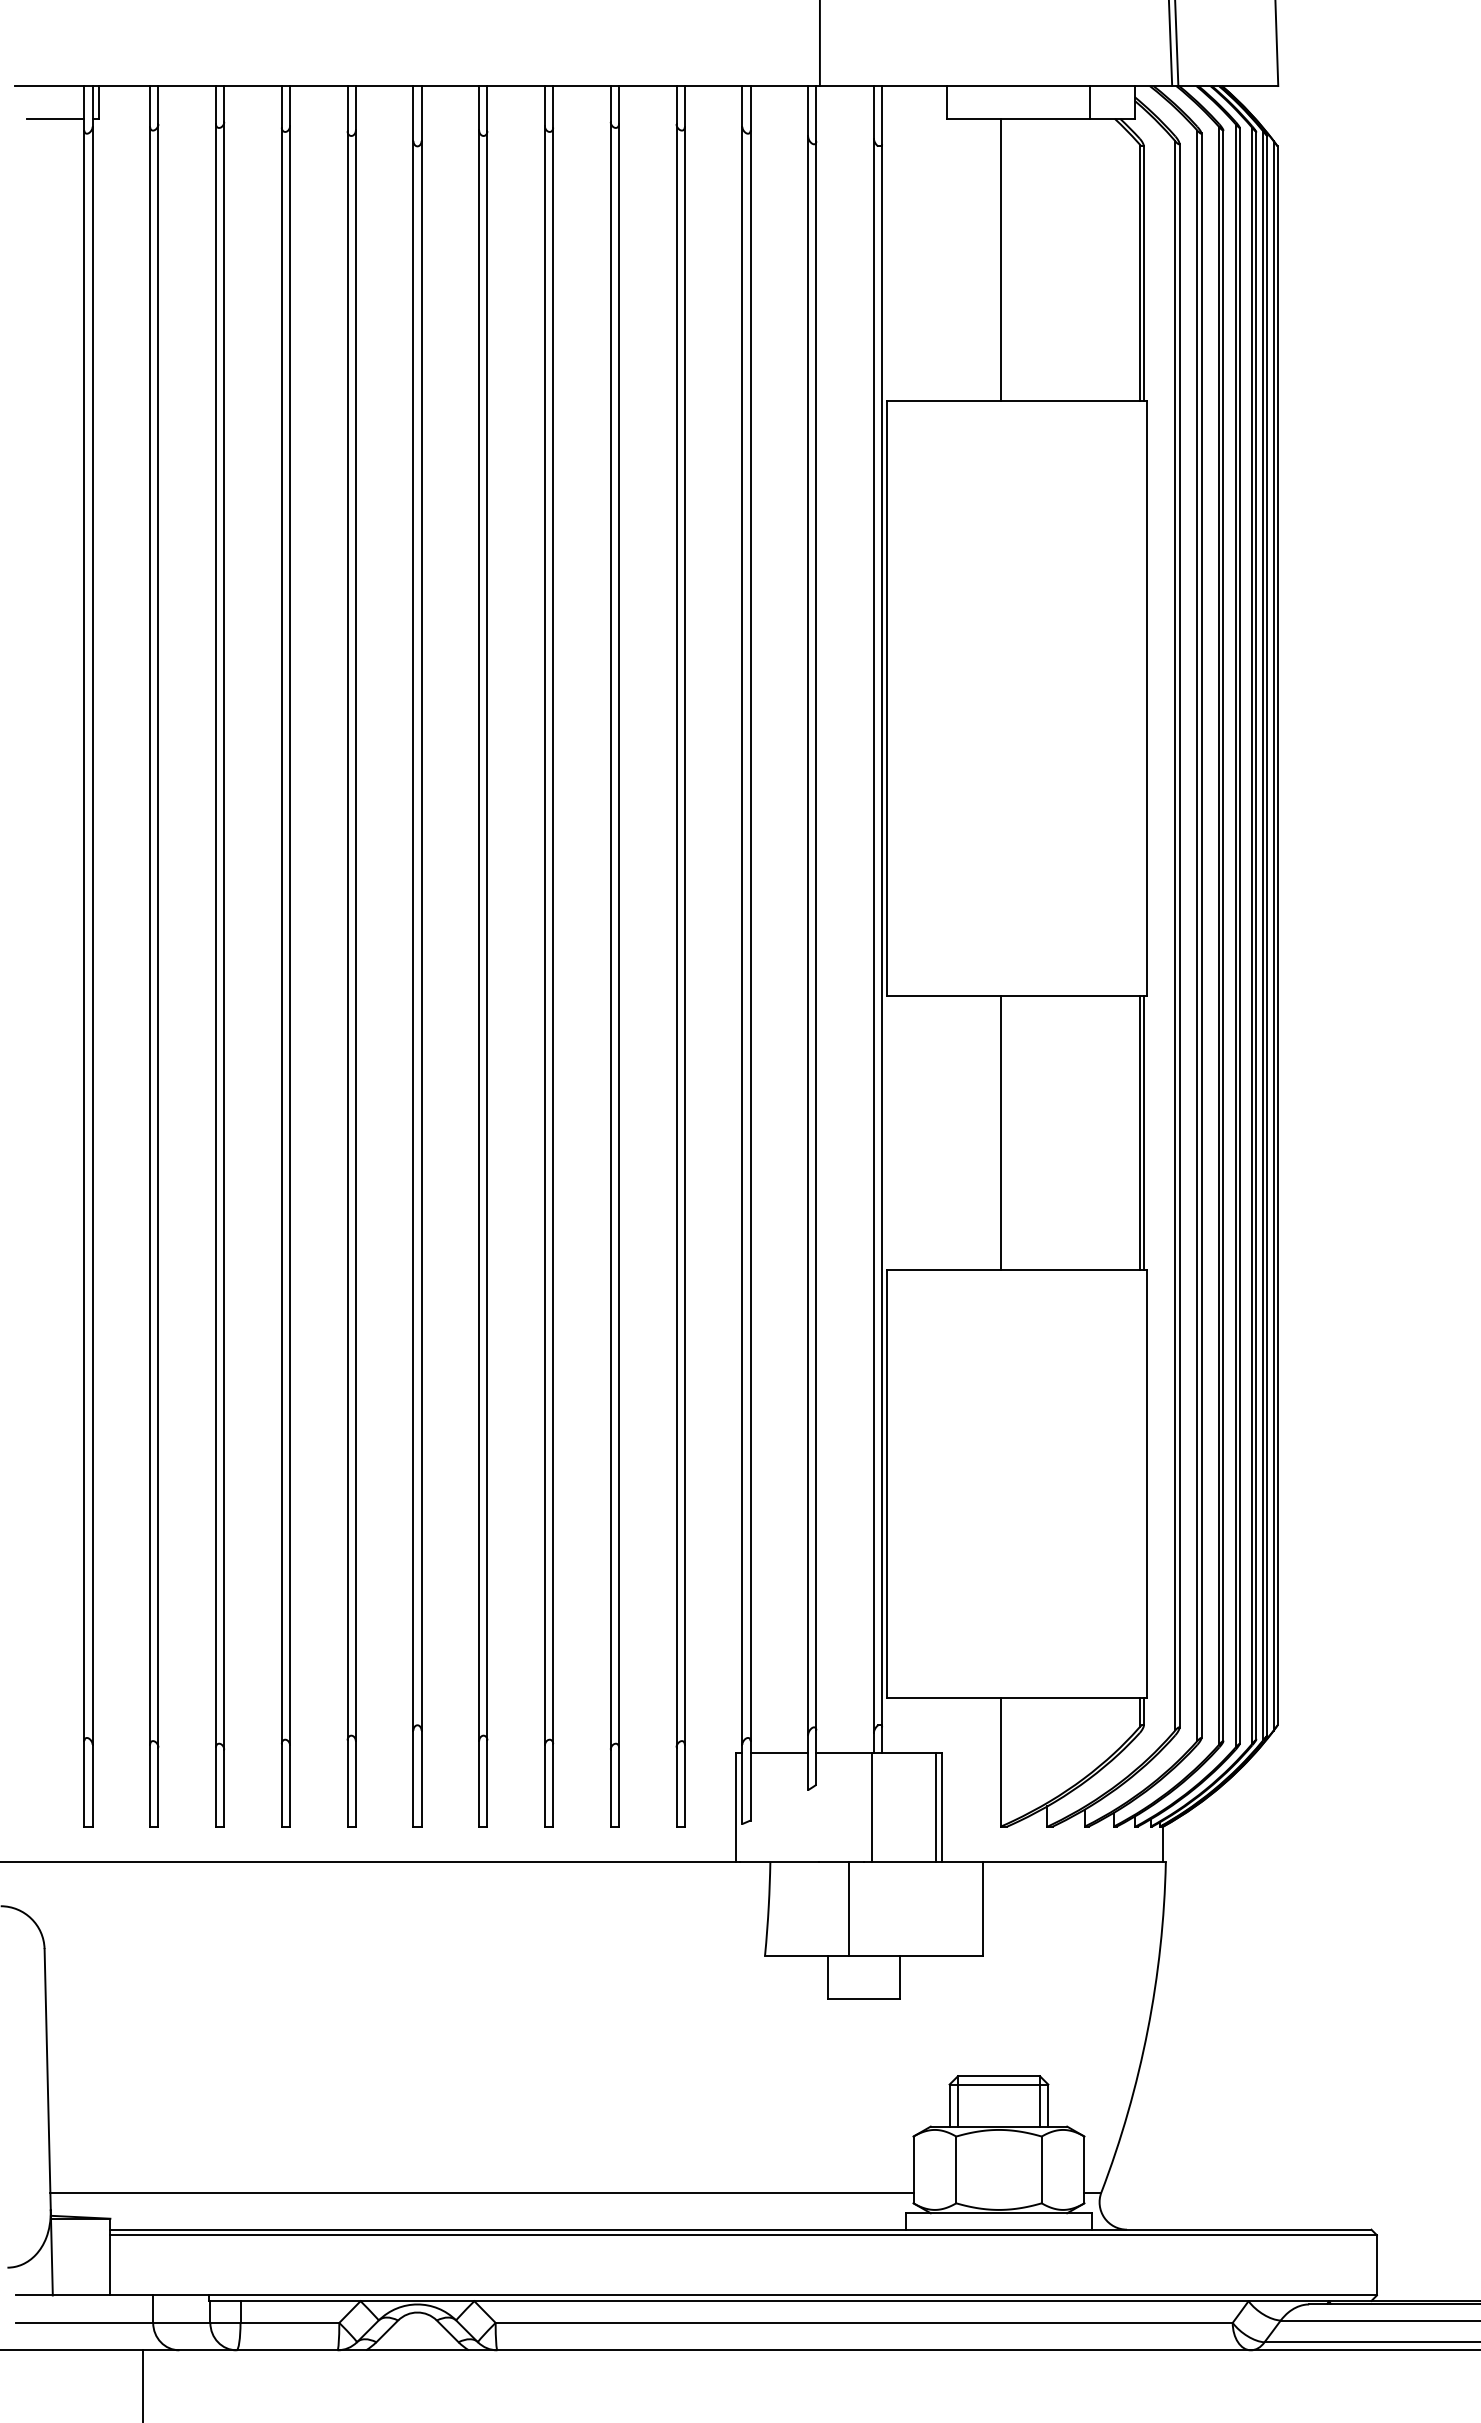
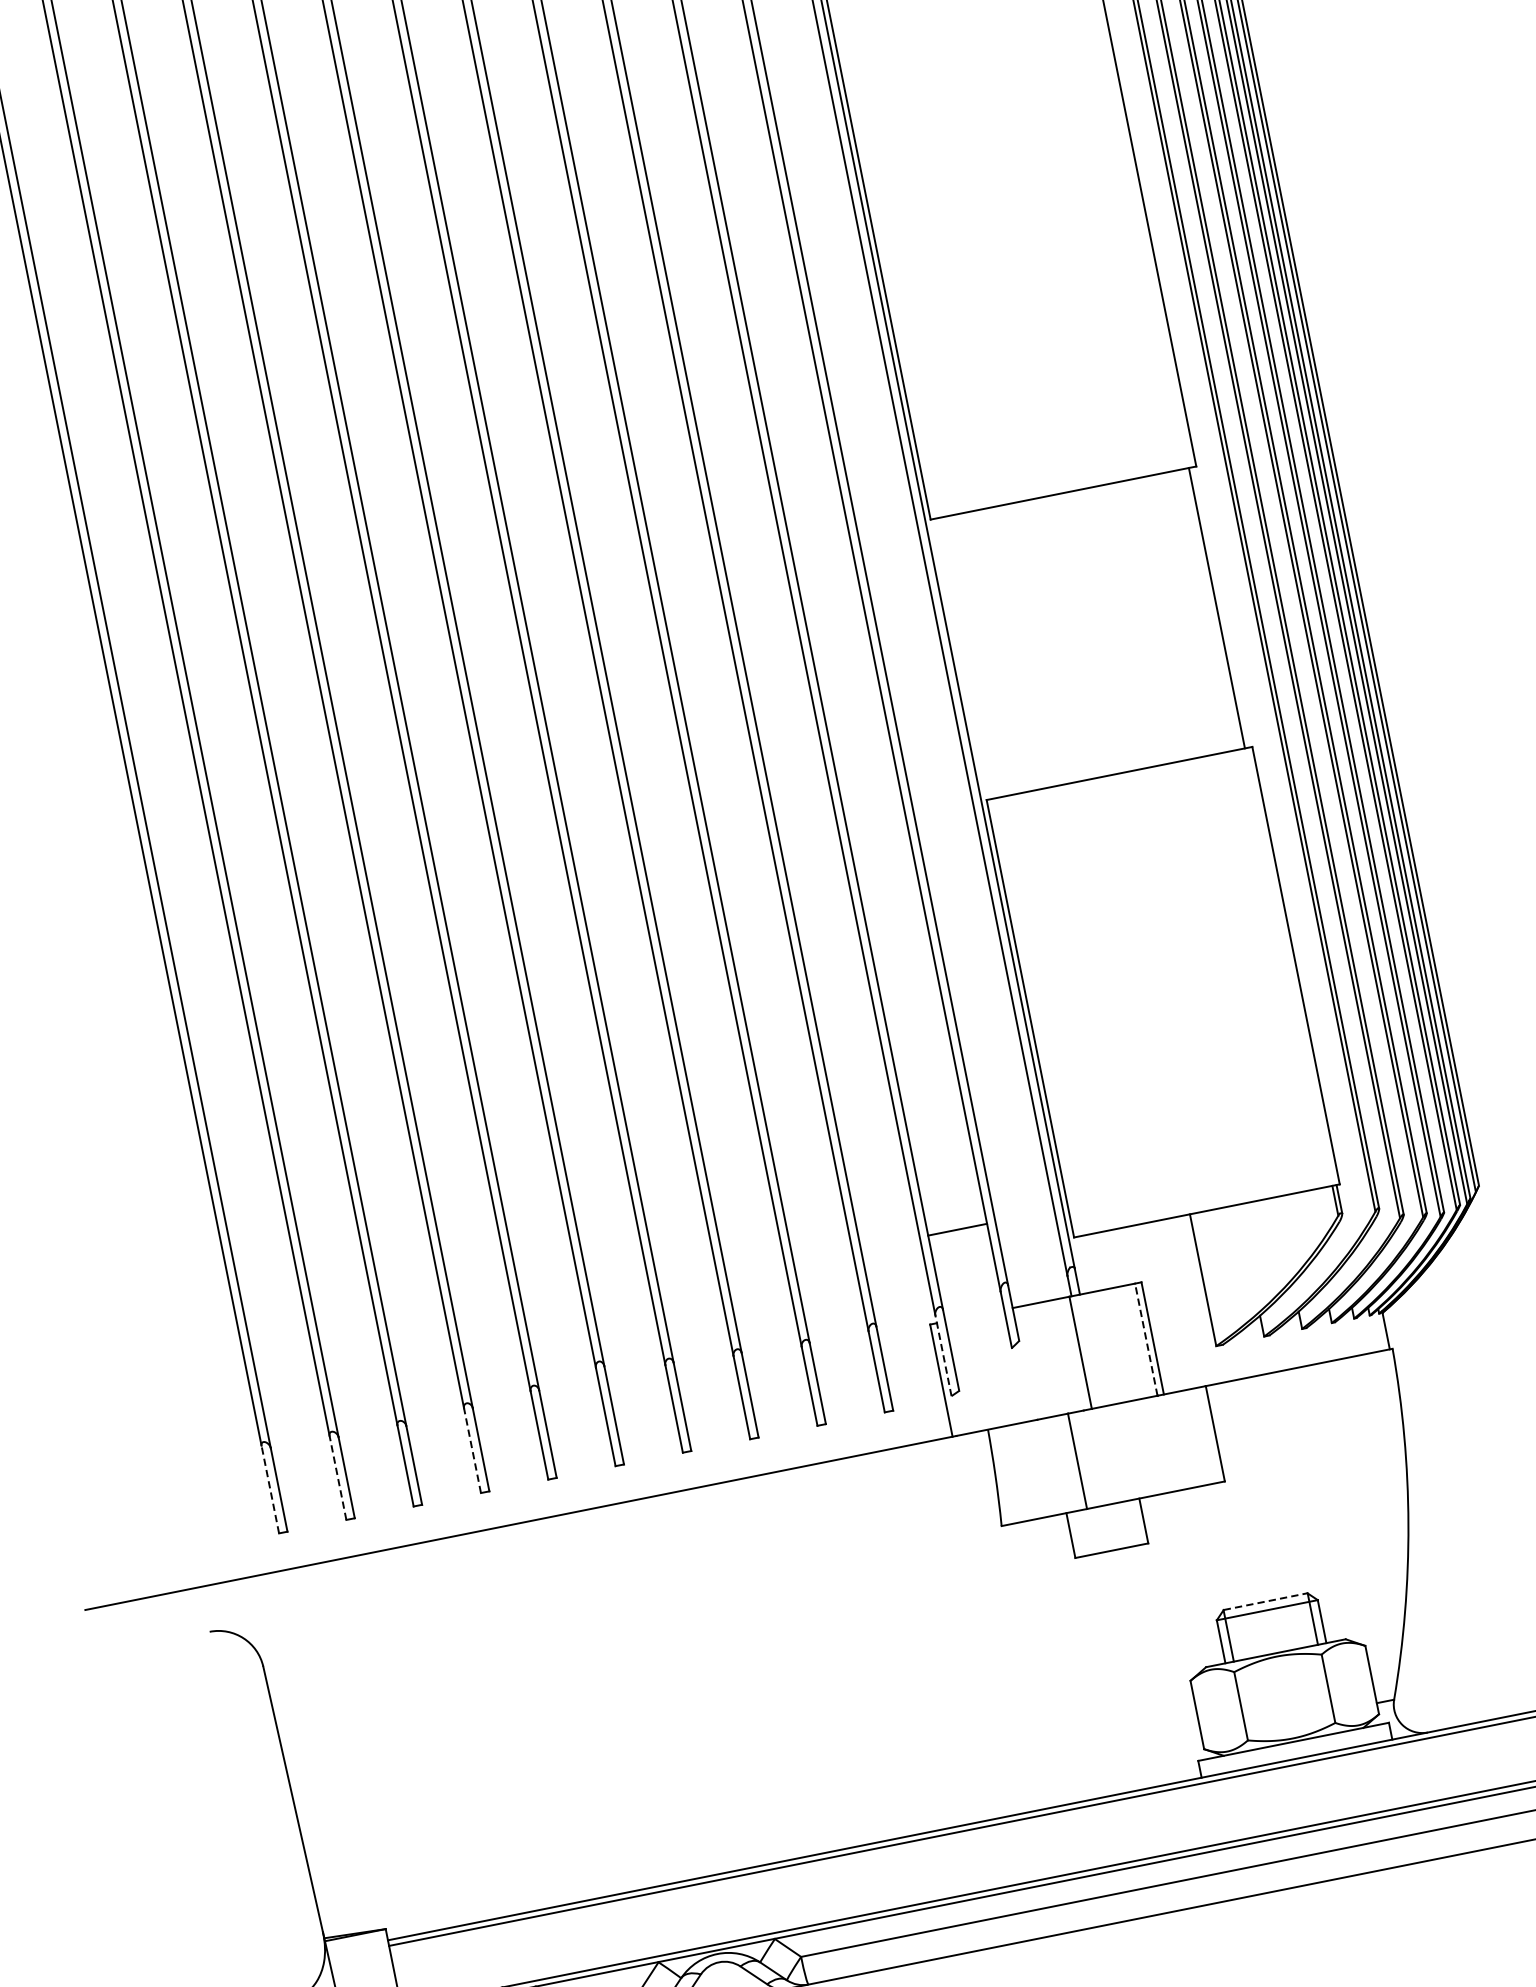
line: (1000, 1133) -> (1074, 636), removed
line: (1143, 1133) -> (1220, 607), removed
line: (779, 1752) -> (957, 1229), moved
line: (84, 1783) -> (270, 1489), solid -> dashed
line: (281, 1784) -> (472, 1449), solid -> dashed
line: (742, 1784) -> (943, 1355), solid -> dashed
line: (150, 1785) -> (338, 1477), solid -> dashed
line: (936, 1807) -> (1146, 1339), solid -> dashed
line: (998, 2076) -> (1265, 1602), solid -> dashed
line: (481, 2192) -> (760, 1826), removed

